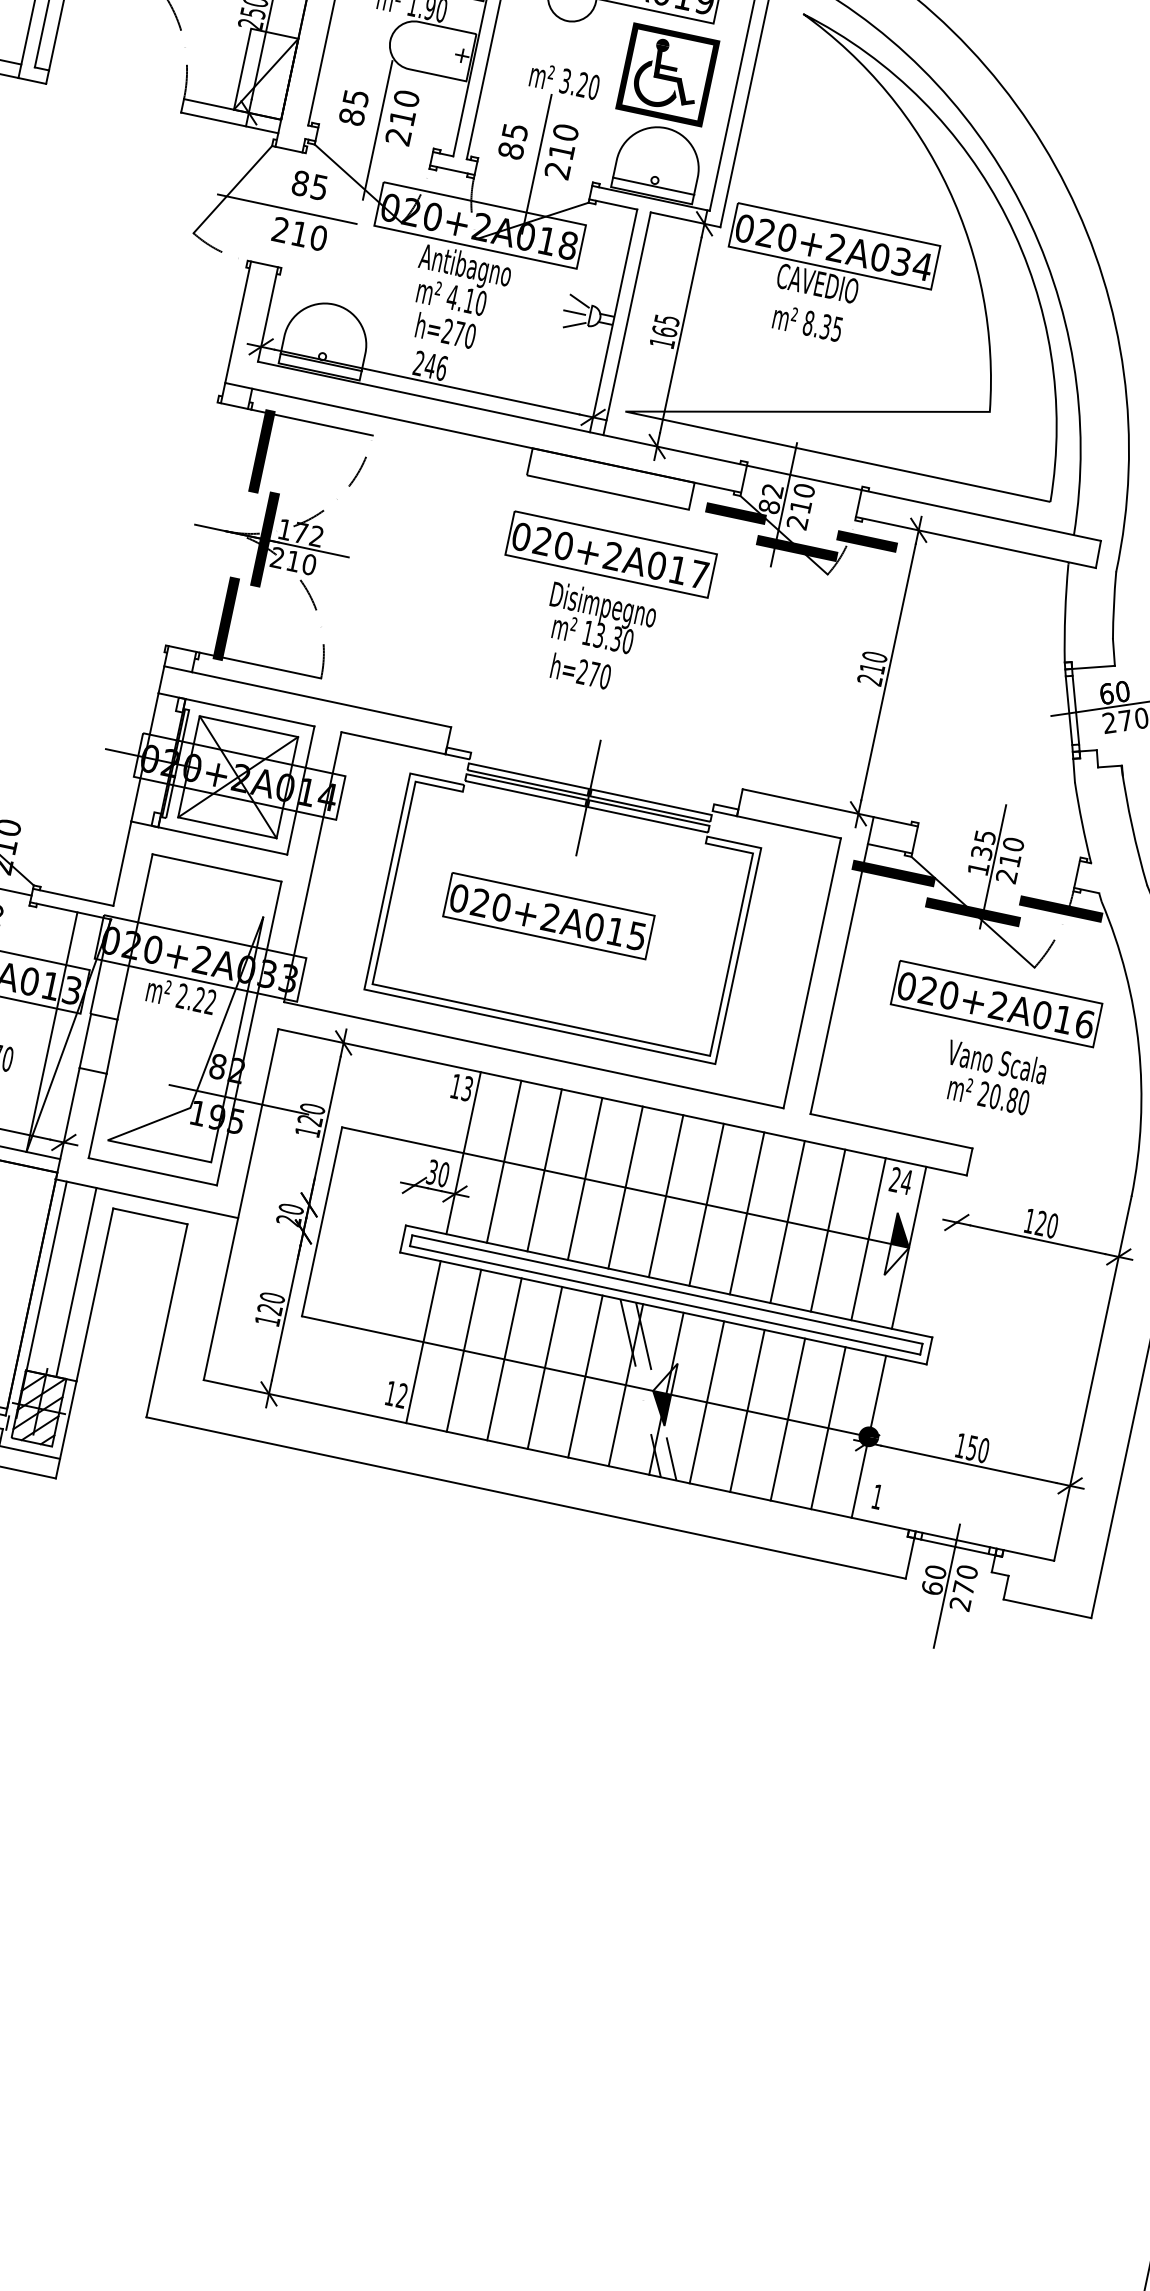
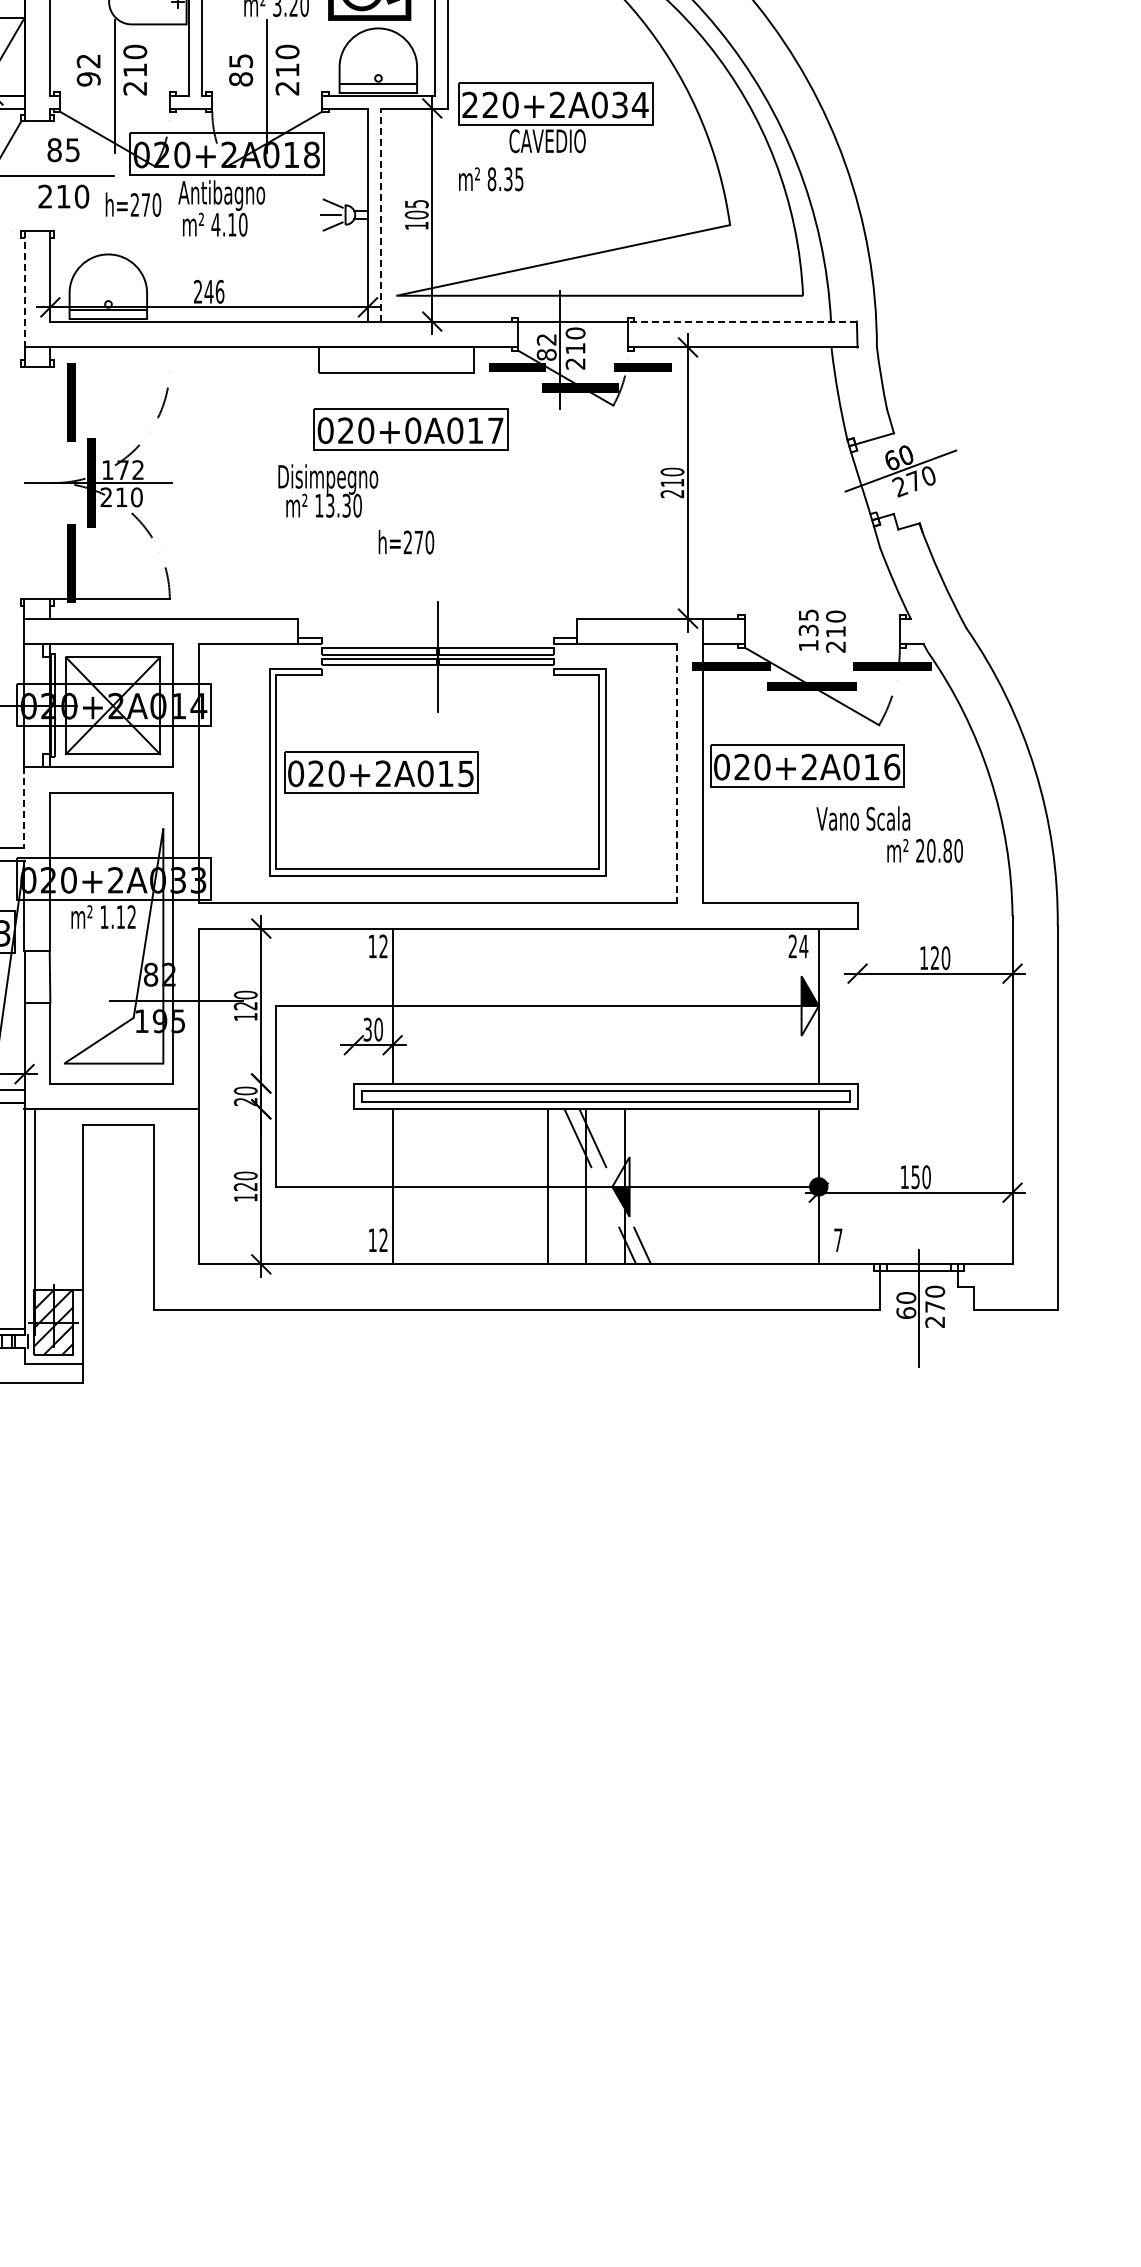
text: (353, 107) -> (88, 70), 85 -> 92
text: (745, 228) -> (470, 104), 020+2A034 -> 220+2A034
line: (238, 322) -> (24, 289), solid -> dashed
text: (808, 323) -> (491, 179), moved
line: (626, 324) -> (380, 215), solid -> dashed
text: (446, 330) -> (133, 204), moved
text: (664, 331) -> (416, 214), 165 -> 105
line: (311, 422) -> (111, 366), removed
line: (980, 515) -> (741, 321), solid -> dashed
text: (613, 556) -> (413, 430), 020+2A017 -> 020+0A017
text: (601, 619) -> (328, 490), moved
line: (1075, 710) -> (866, 481), removed
line: (121, 864) -> (23, 808), solid -> dashed
line: (993, 866) -> (821, 640), removed
part: (548, 916) -> (381, 772), moved
line: (811, 974) -> (676, 774), solid -> dashed
text: (190, 997) -> (112, 916), 2.22 -> 1.12
part: (996, 1003) -> (807, 765), moved
text: (467, 1088) -> (383, 946), 13 -> 12
text: (988, 1094) -> (924, 850), moved
line: (504, 1161) -> (431, 1005), removed
line: (545, 1169) -> (470, 1005), removed
line: (584, 1178) -> (508, 1005), removed
line: (625, 1186) -> (547, 1005), removed
line: (666, 1195) -> (586, 1005), removed
line: (707, 1204) -> (625, 1005), removed
line: (746, 1212) -> (663, 1005), removed
line: (787, 1221) -> (702, 1005), removed
line: (828, 1230) -> (741, 1005), removed
line: (869, 1238) -> (780, 1005), removed
line: (76, 1282) -> (63, 1199), removed
line: (464, 1350) -> (431, 1186), removed
line: (504, 1359) -> (470, 1186), removed
line: (544, 1367) -> (508, 1186), removed
line: (706, 1401) -> (663, 1186), removed
line: (747, 1410) -> (702, 1186), removed
line: (788, 1419) -> (741, 1186), removed
line: (828, 1427) -> (780, 1186), removed
text: (877, 1496) -> (838, 1239), 1 -> 7

